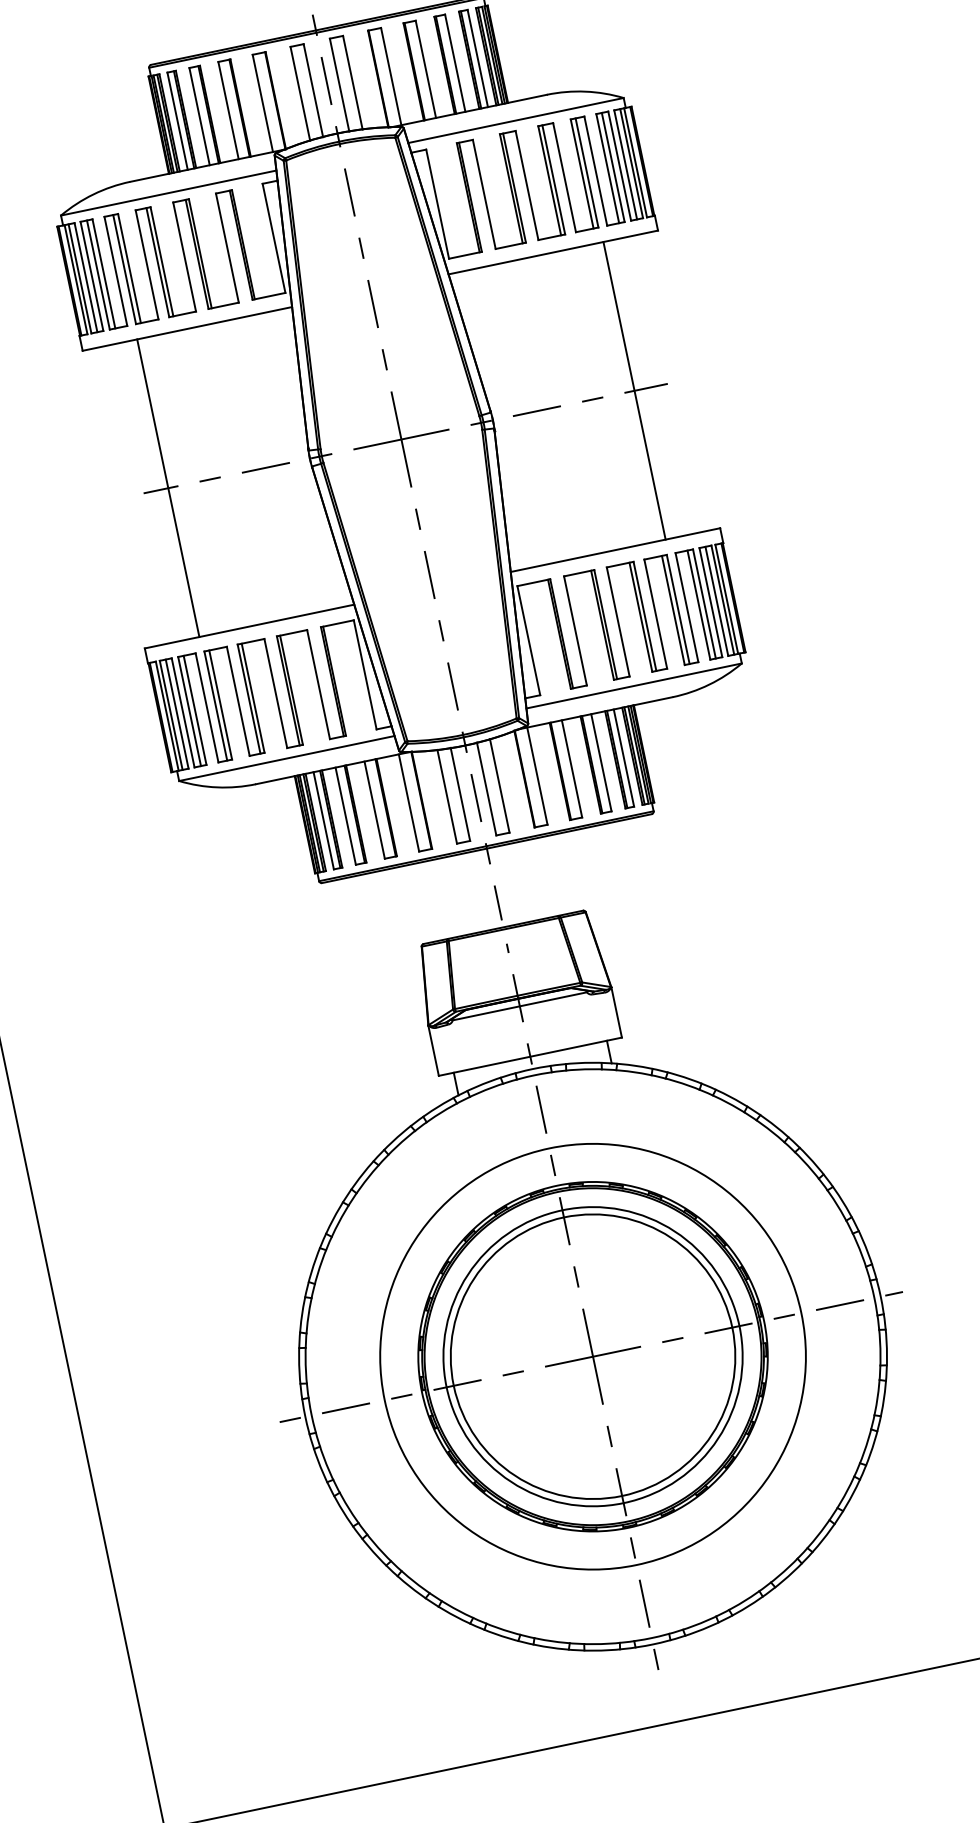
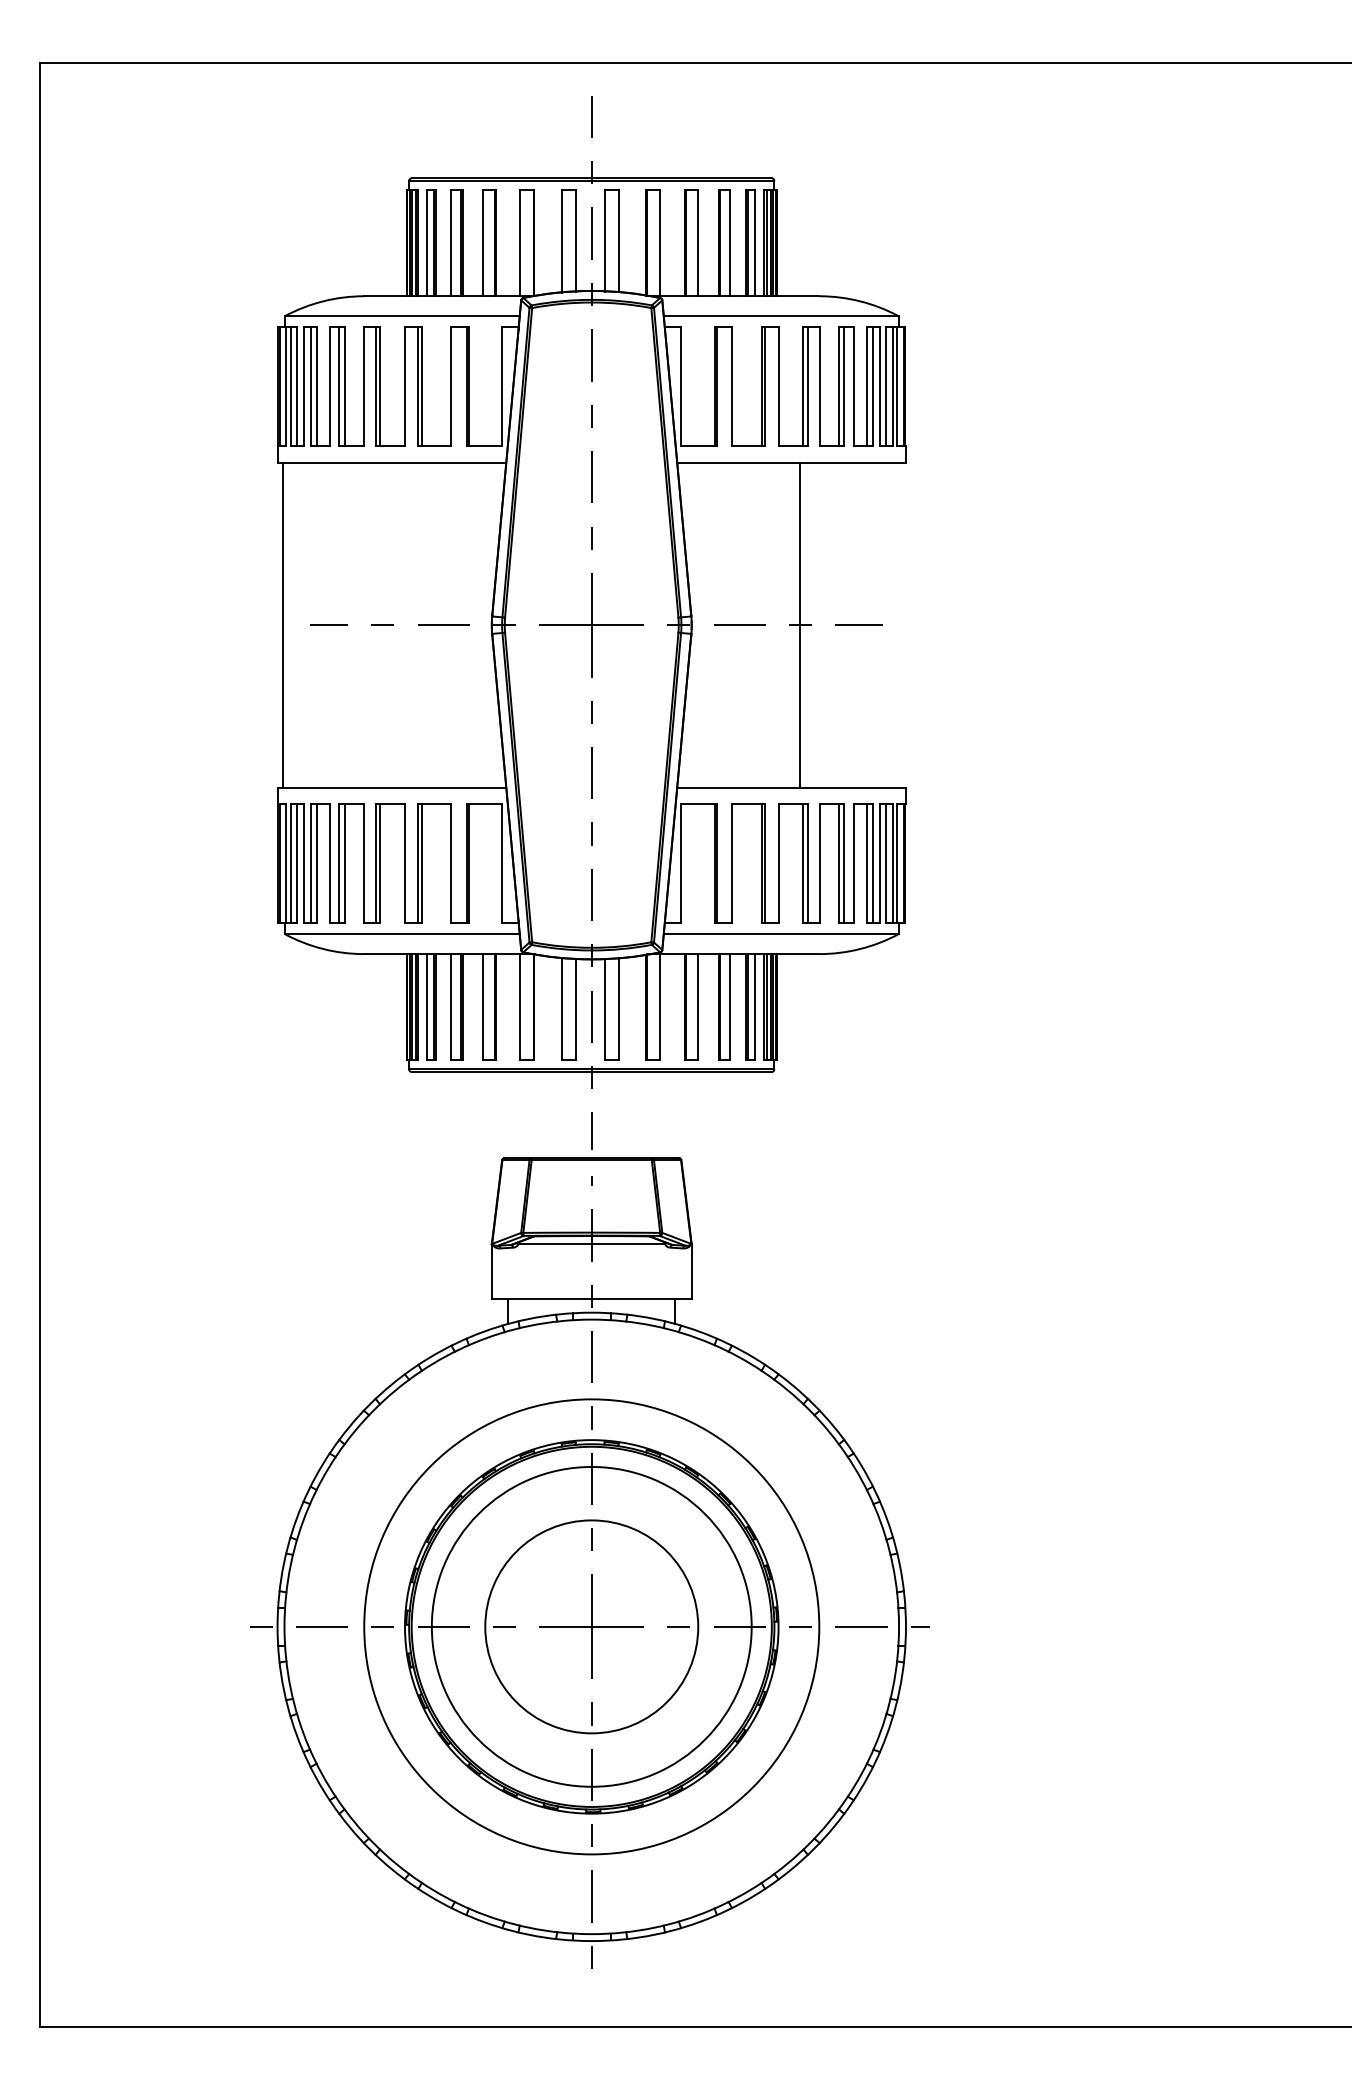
line: (634, 390) -> (800, 624), moved
line: (168, 487) -> (283, 624), moved
circle: (592, 1356) -> (591, 1626), size x0.7

